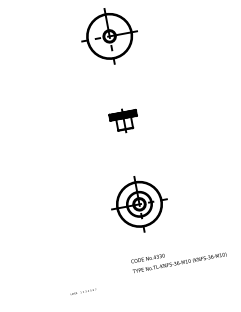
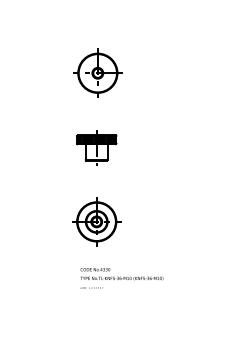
part: (123, 120) -> (96, 147), size x1.67
text: (82, 291) -> (91, 287), moved

